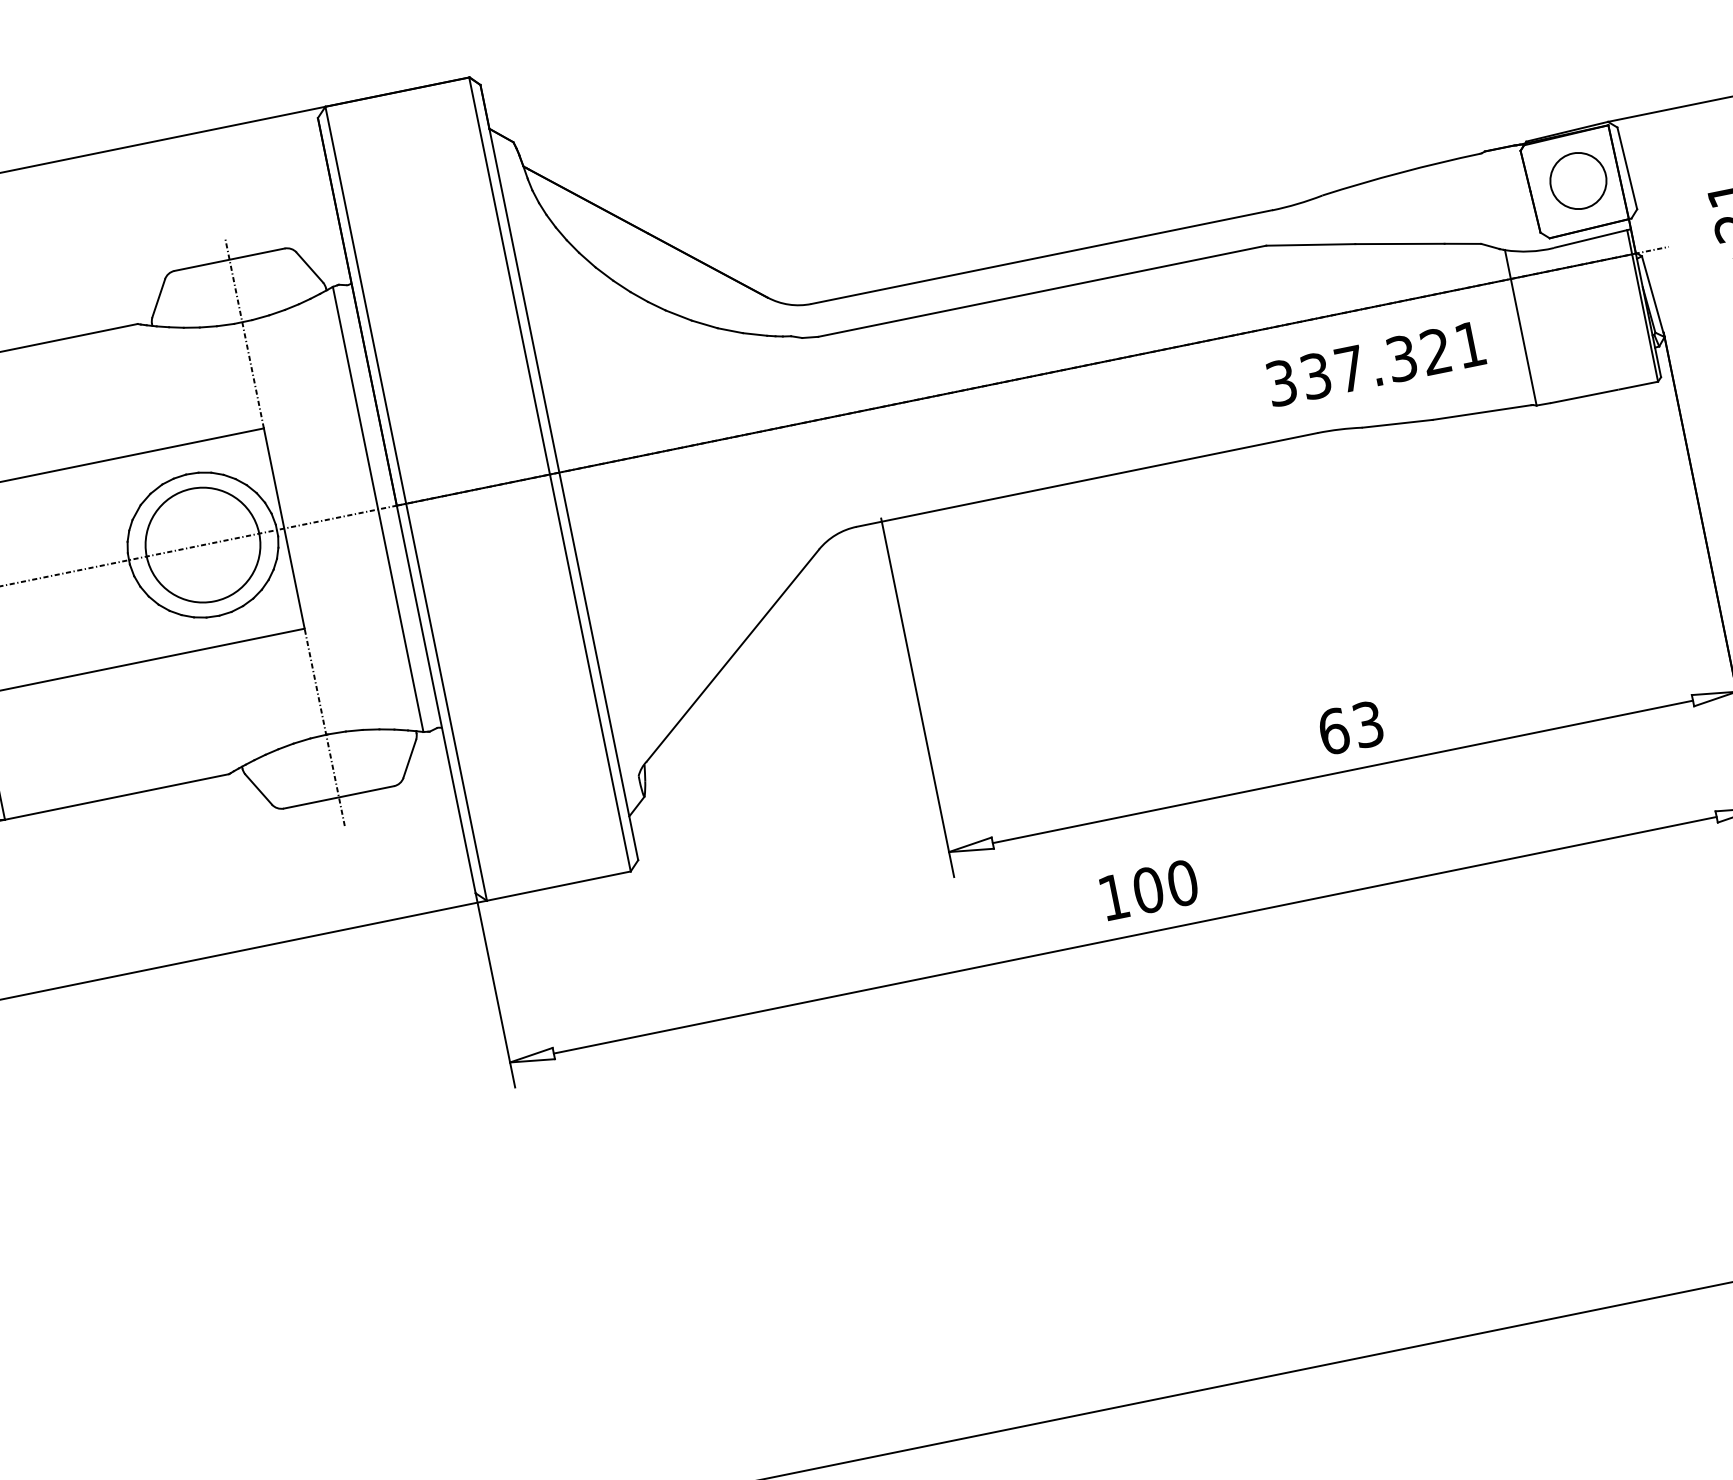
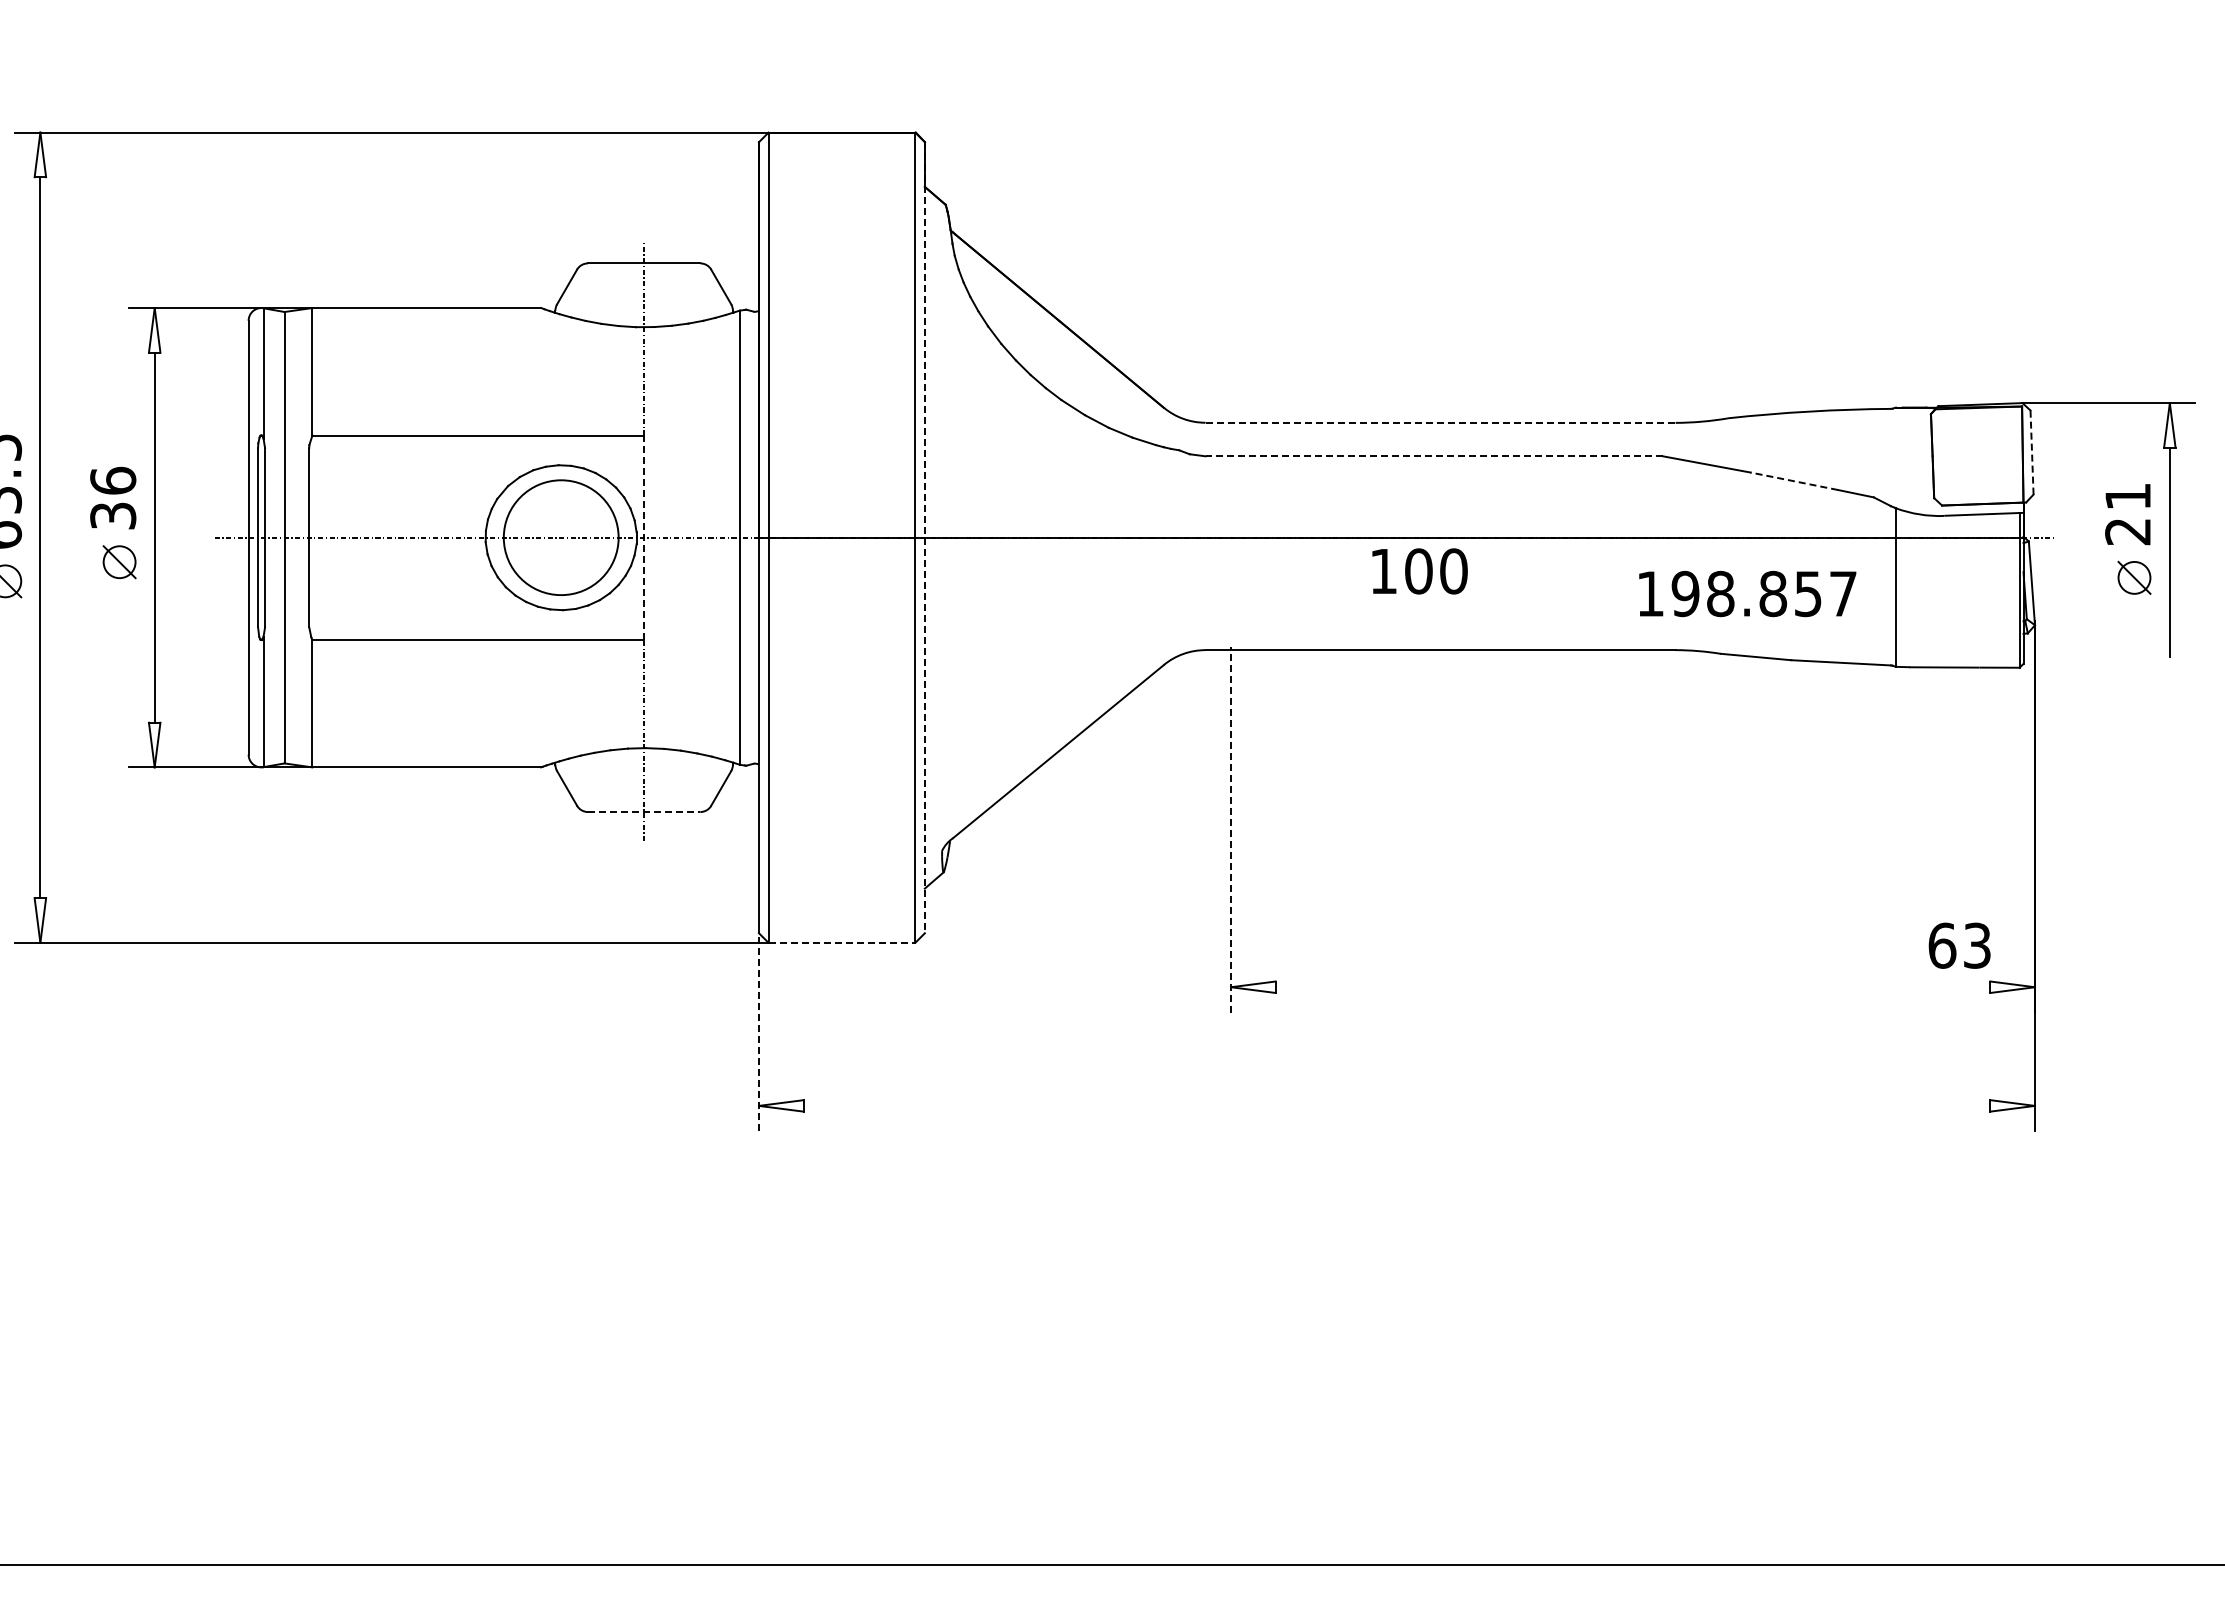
line: (1627, 168) -> (2032, 452), solid -> dashed
circle: (1578, 181) -> (1981, 455), removed
line: (1400, 244) -> (1794, 481), solid -> dashed
line: (1042, 256) -> (1441, 422), solid -> dashed
line: (1042, 291) -> (1434, 456), solid -> dashed
text: (1375, 363) -> (1746, 593), 337.321 -> 198.857
line: (558, 472) -> (924, 537), solid -> dashed
line: (284, 528) -> (644, 537), solid -> dashed
line: (917, 697) -> (1231, 829), solid -> dashed
text: (1350, 727) -> (1959, 945), moved
line: (1342, 772) -> (1632, 987), removed
line: (339, 797) -> (644, 812), solid -> dashed
line: (559, 885) -> (842, 942), solid -> dashed
text: (1149, 890) -> (1419, 571), moved
line: (1134, 934) -> (1396, 1105), removed
line: (495, 989) -> (759, 1031), solid -> dashed

